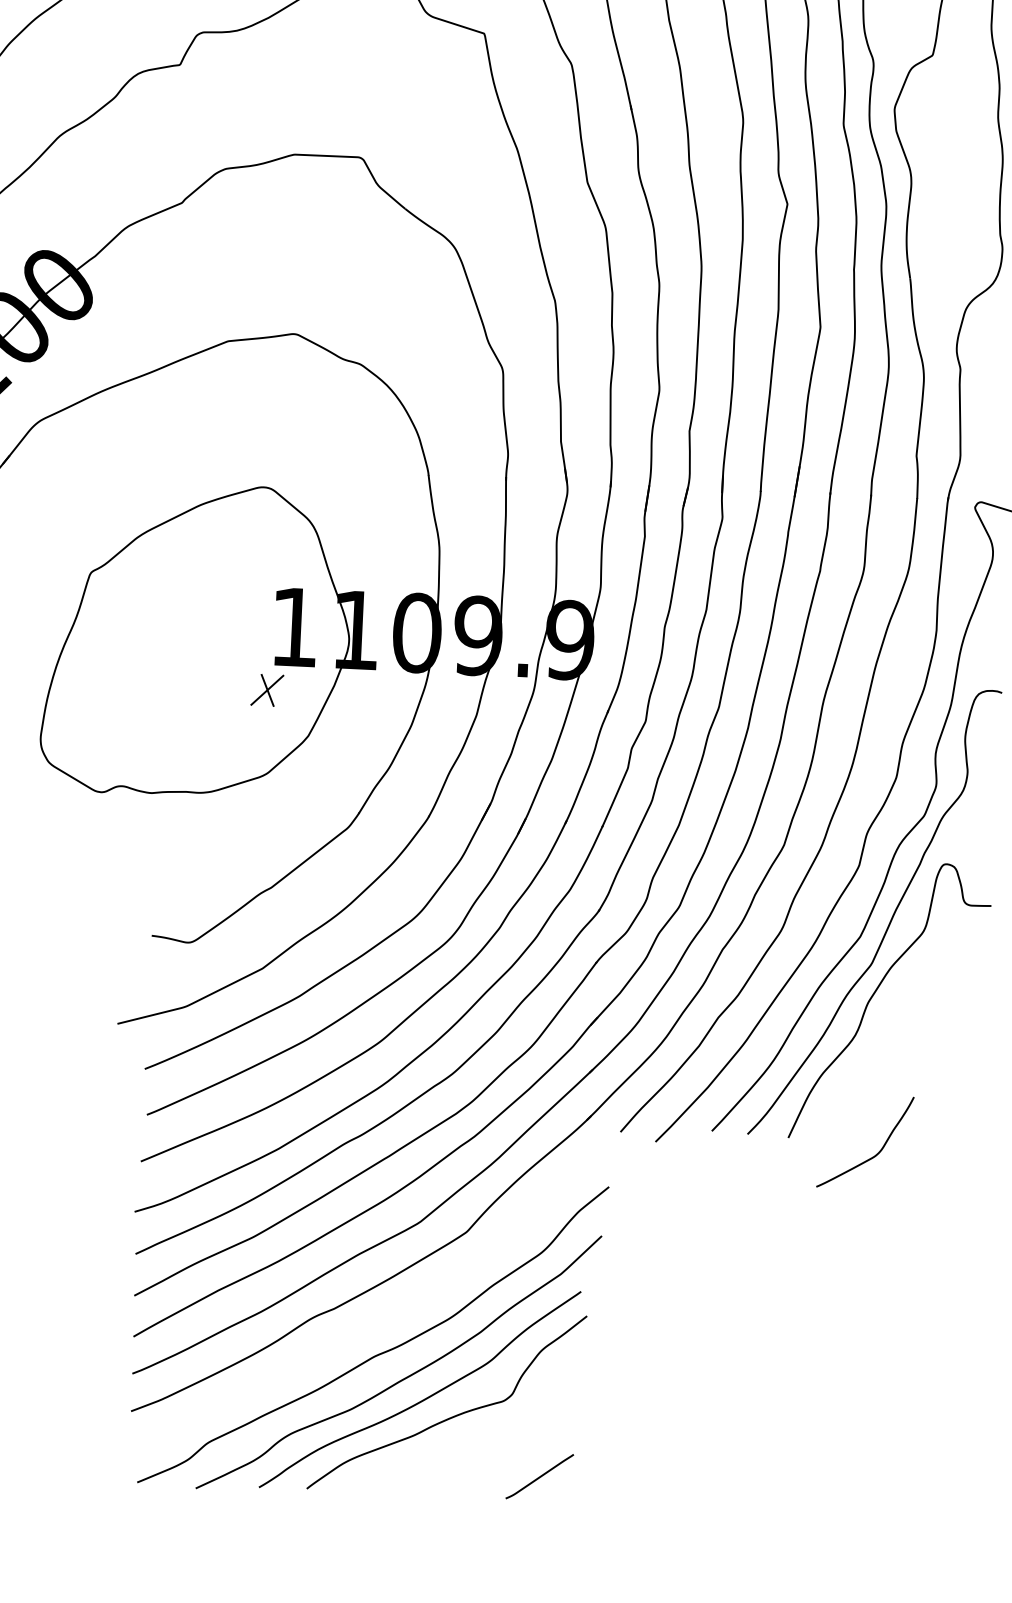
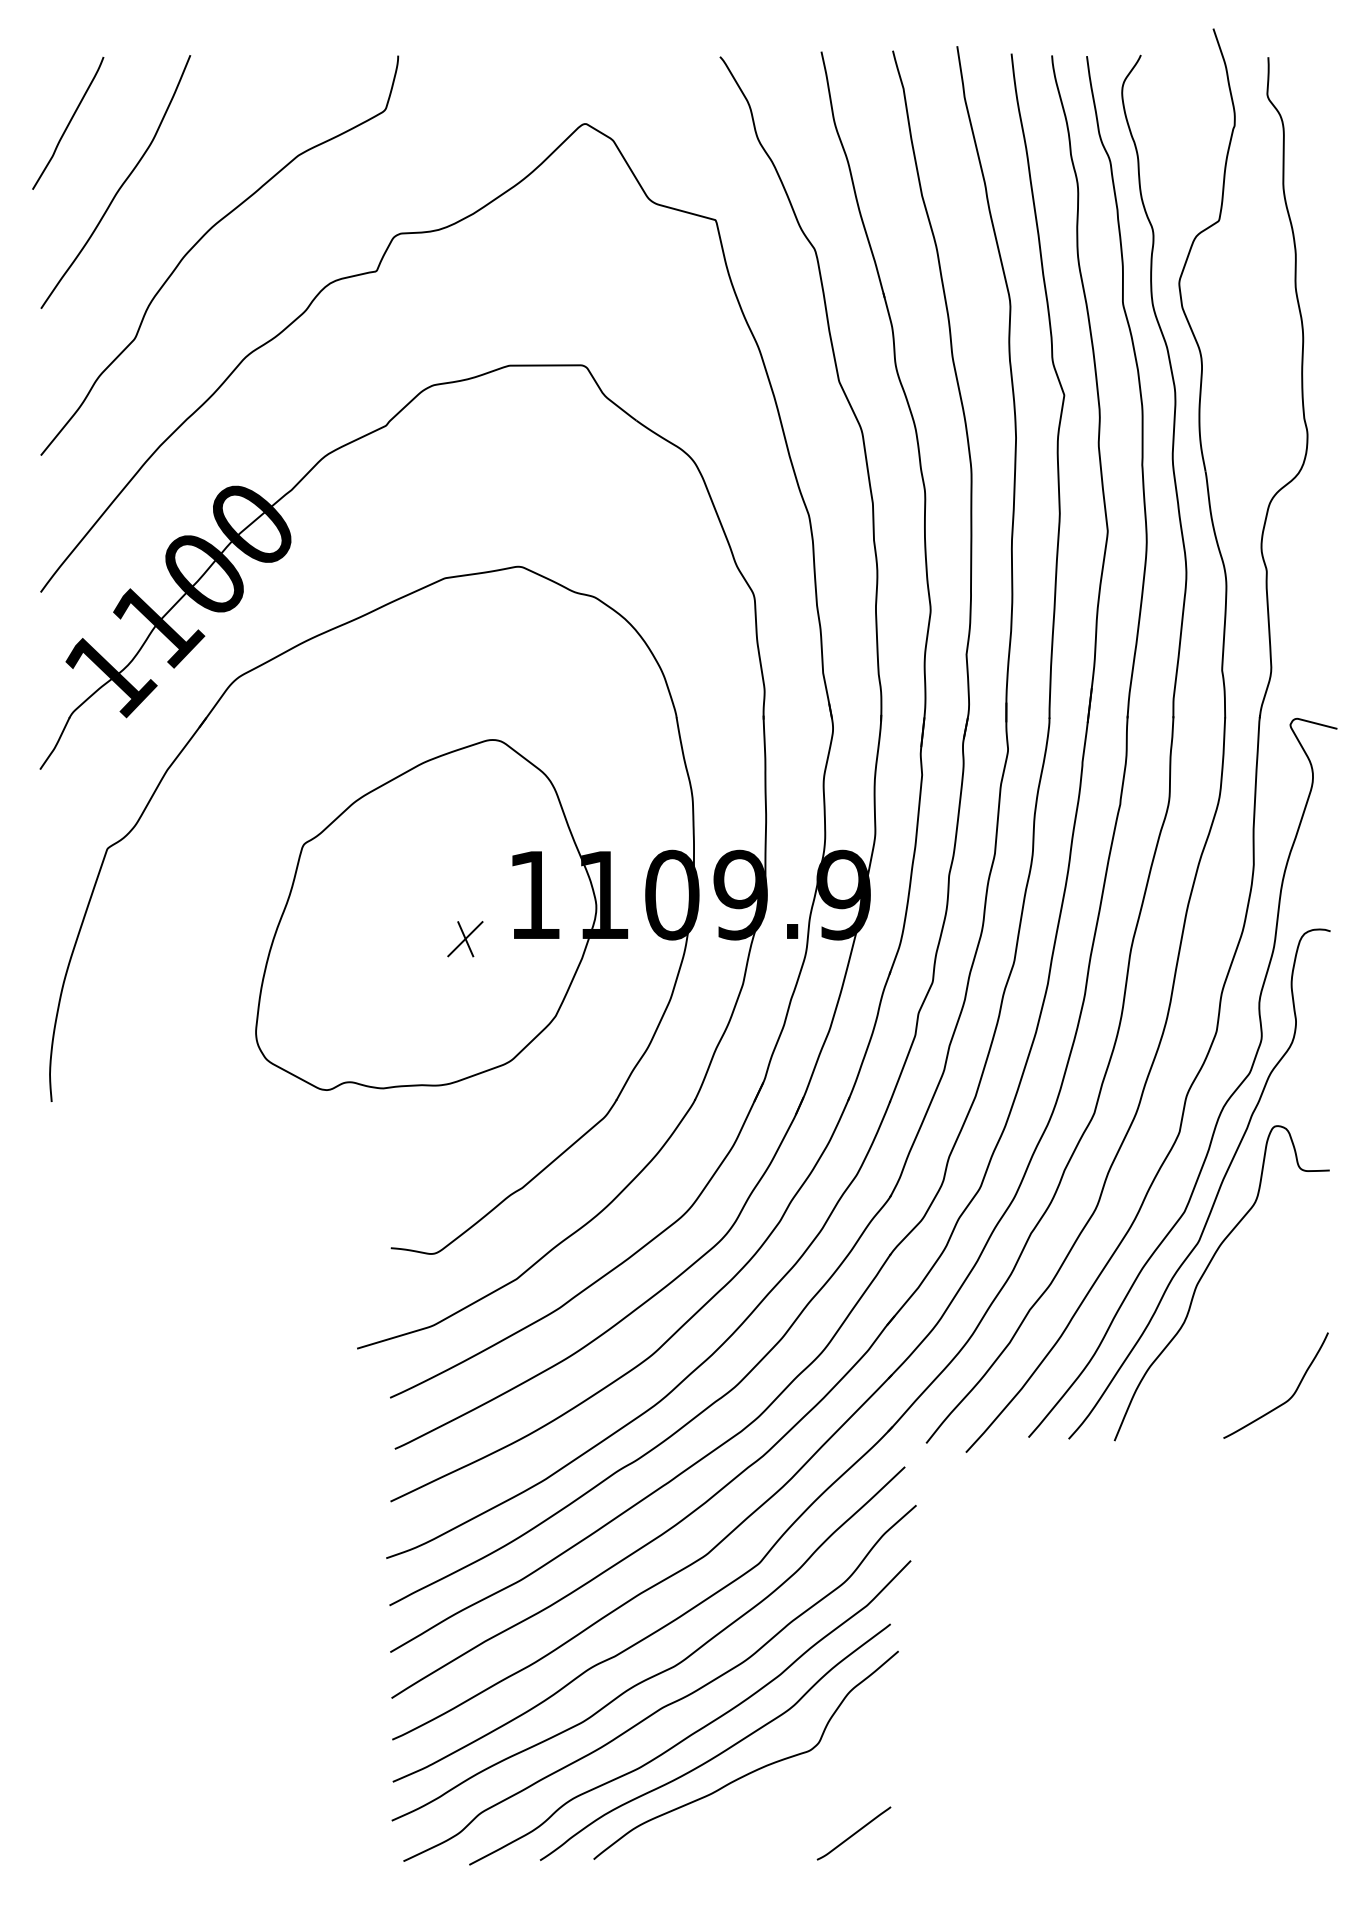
part: (267, 690) -> (465, 939), moved
curve: (875, 1154) -> (1288, 1398), moved
curve: (375, 1324) -> (661, 1671), added

